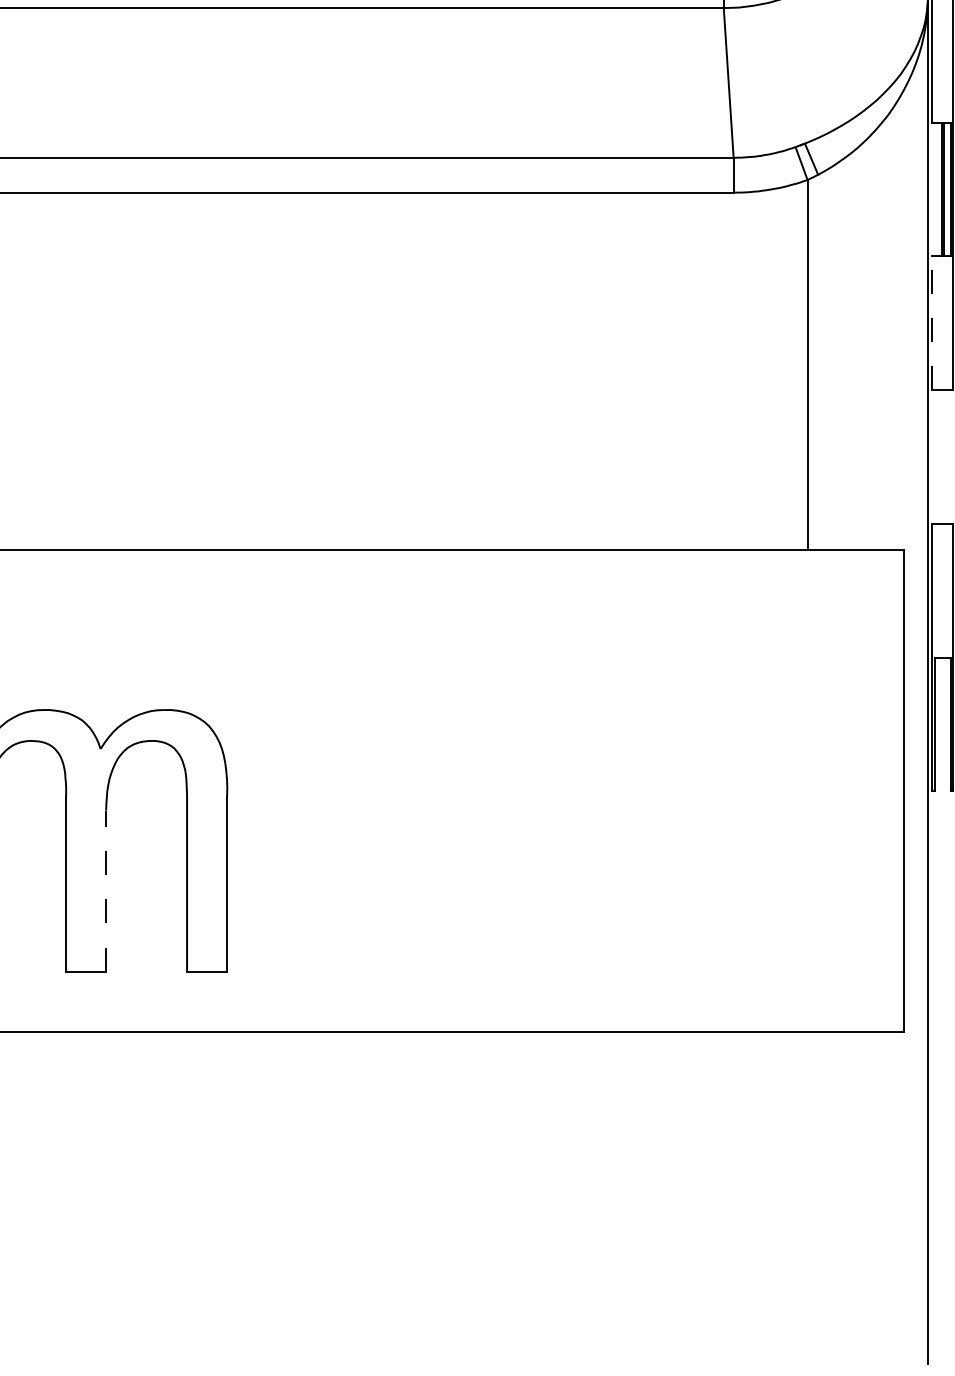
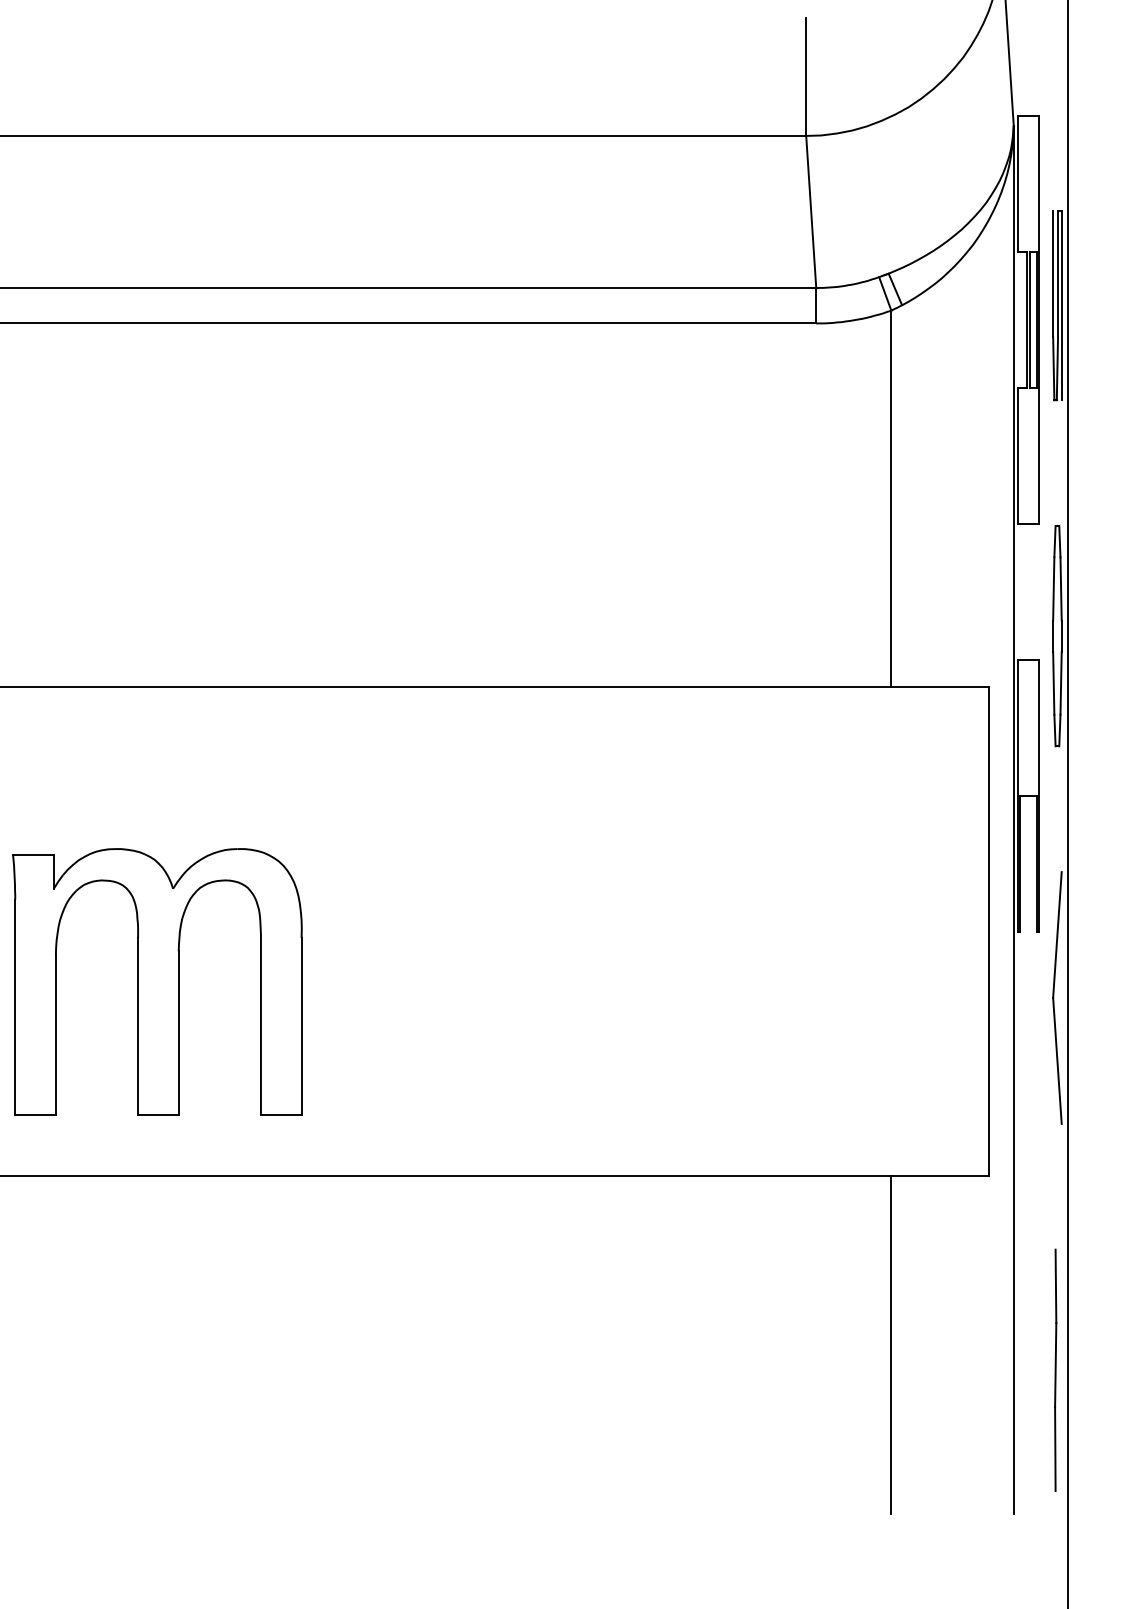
line: (932, 322) -> (1018, 455), dashed -> solid
line: (105, 891) -> (178, 1033), dashed -> solid
line: (807, 1197) -> (891, 1344), added

